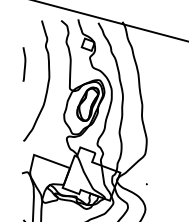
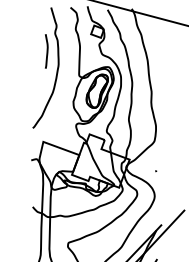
line: (24, 64) -> (46, 51), moved

